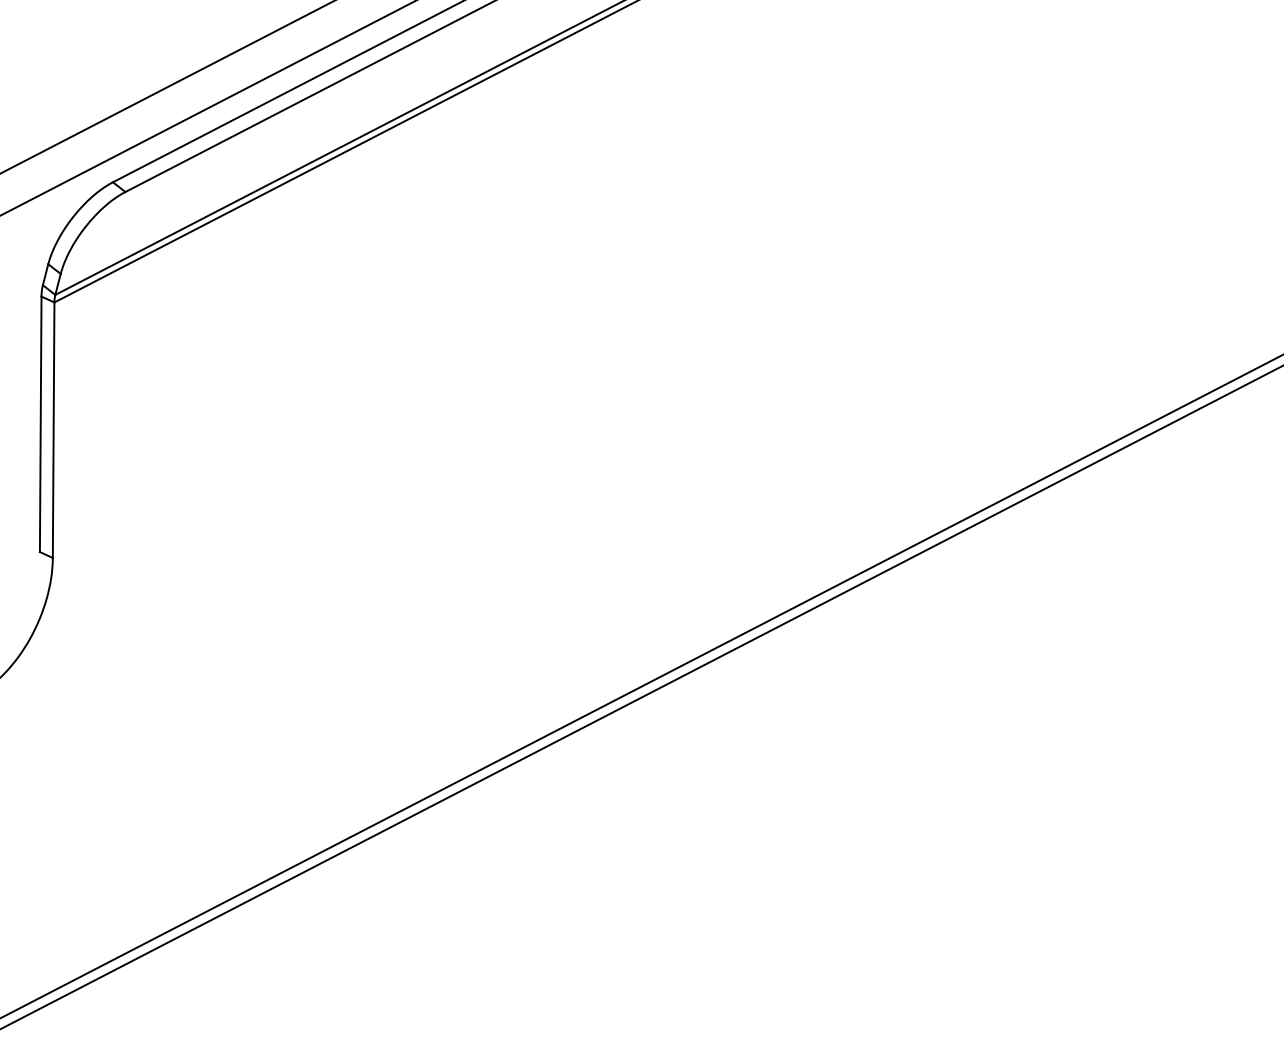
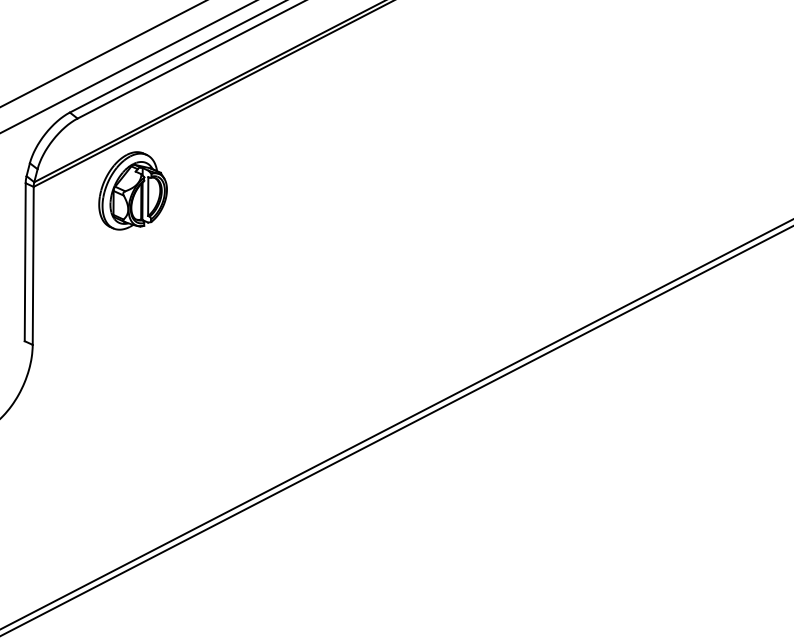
part: (214, 308) -> (132, 190), added

